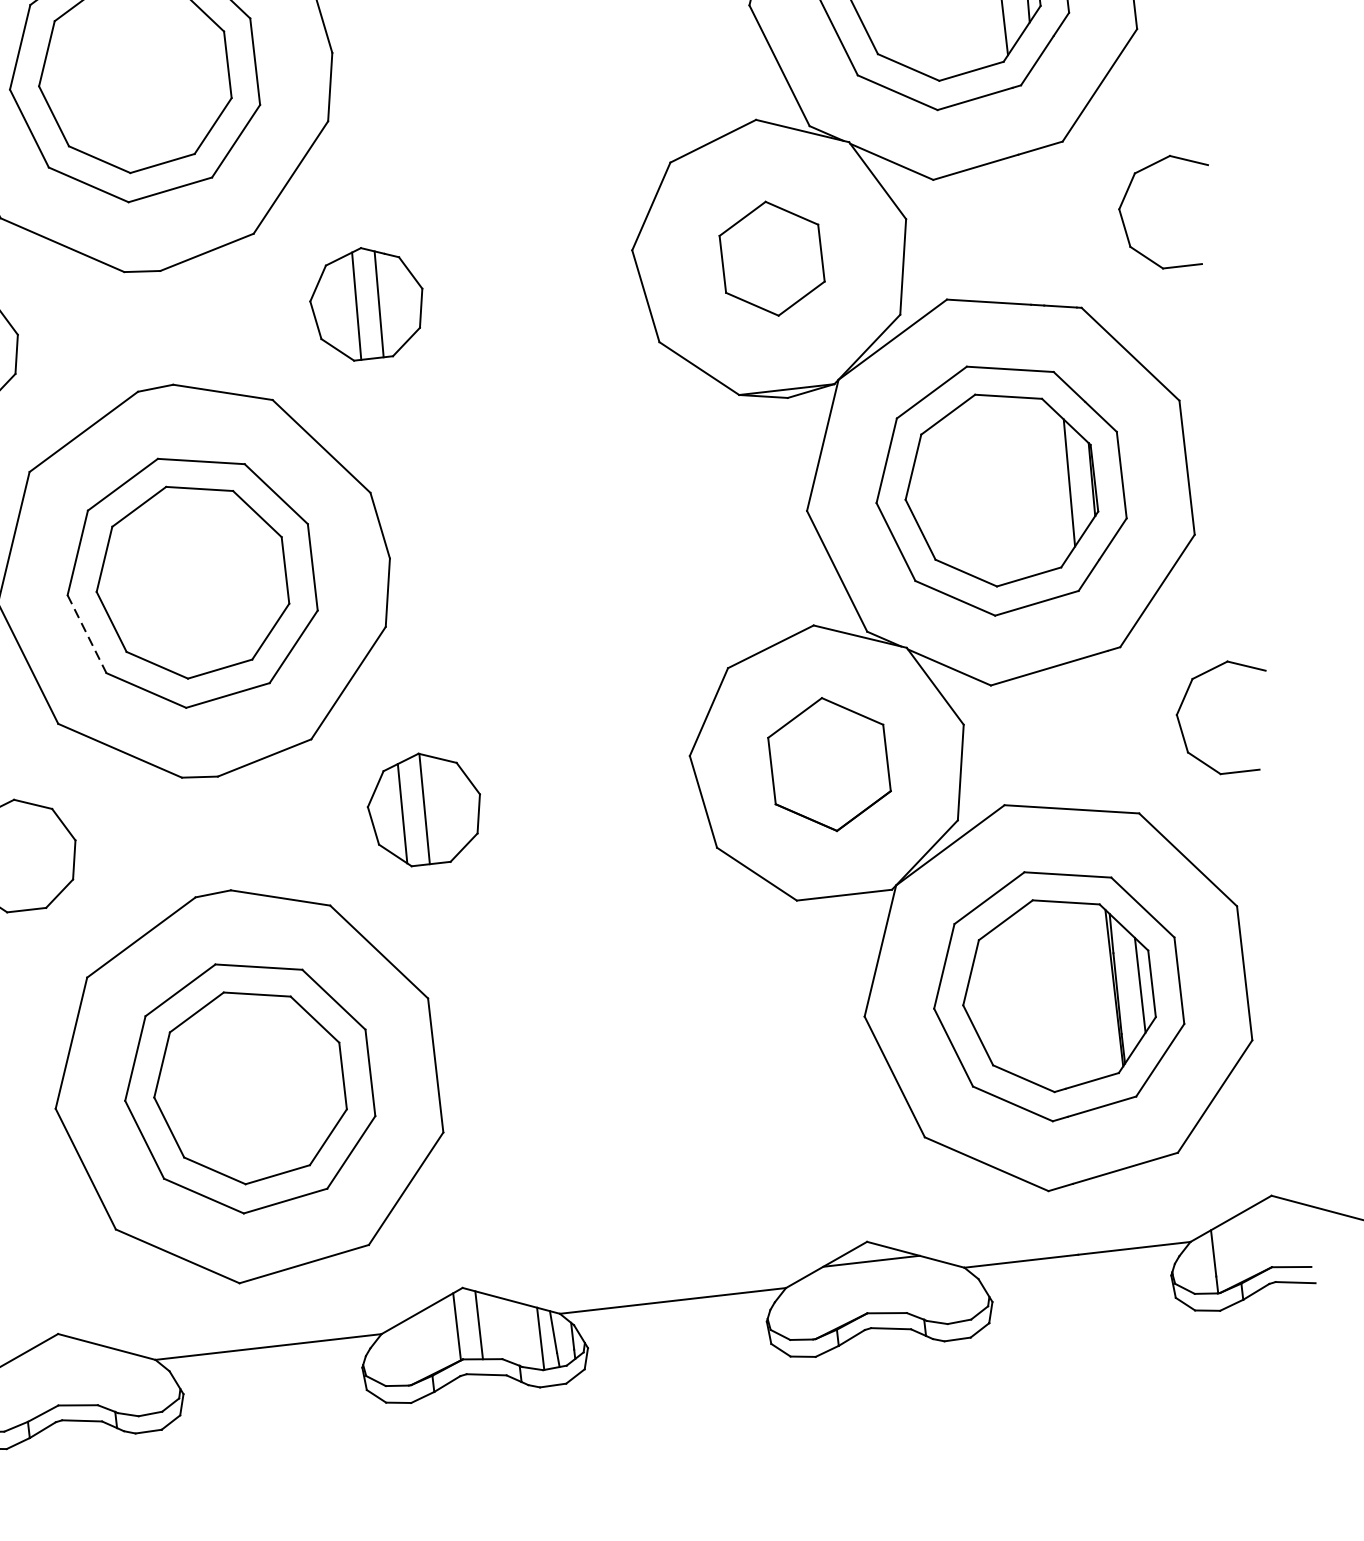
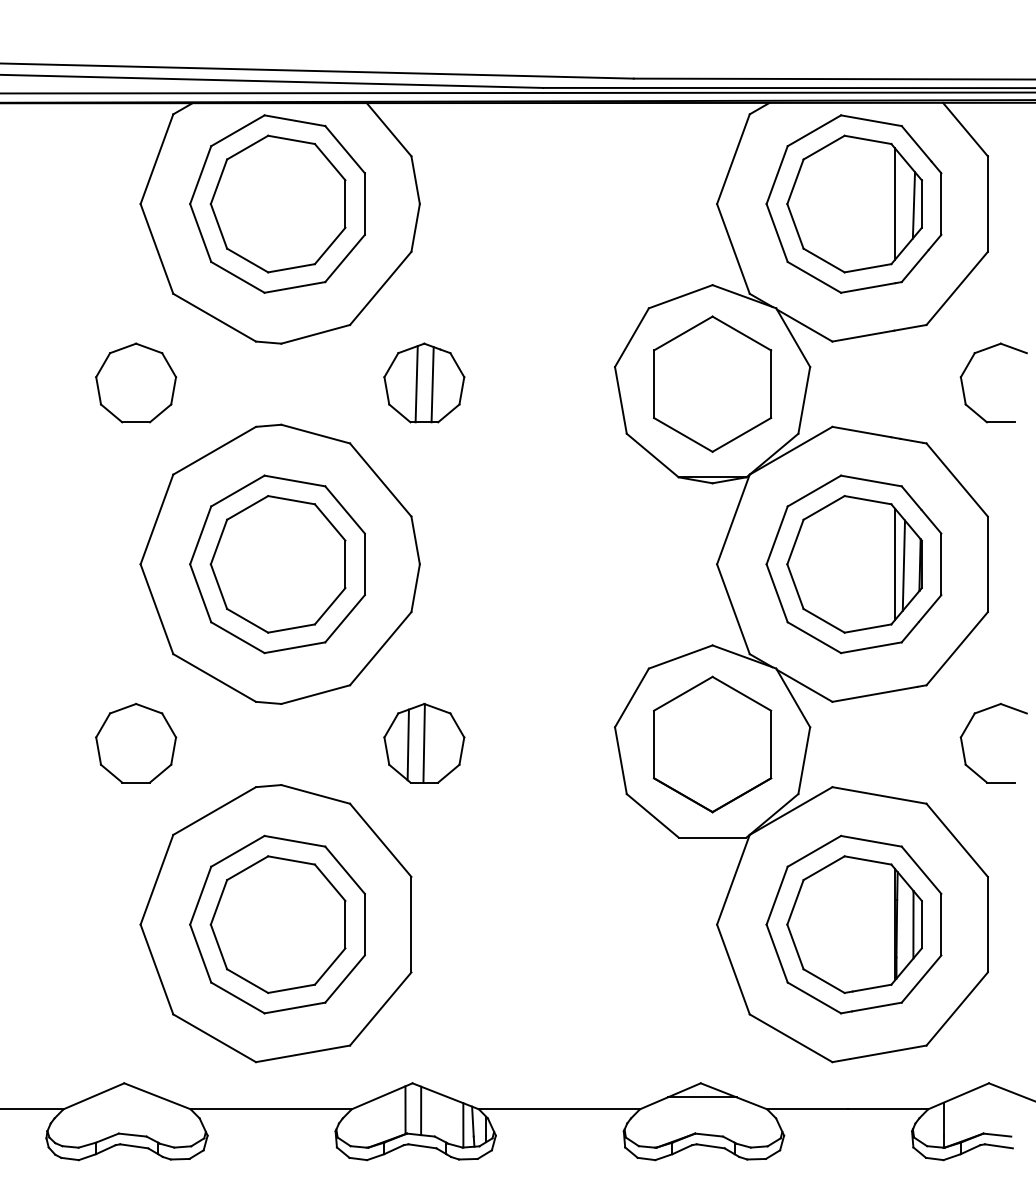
part: (771, 257) -> (712, 383), size x1.67
line: (1056, 482) -> (894, 564), added
line: (86, 634) -> (200, 593), dashed -> solid
part: (829, 764) -> (712, 744), size x1.43

